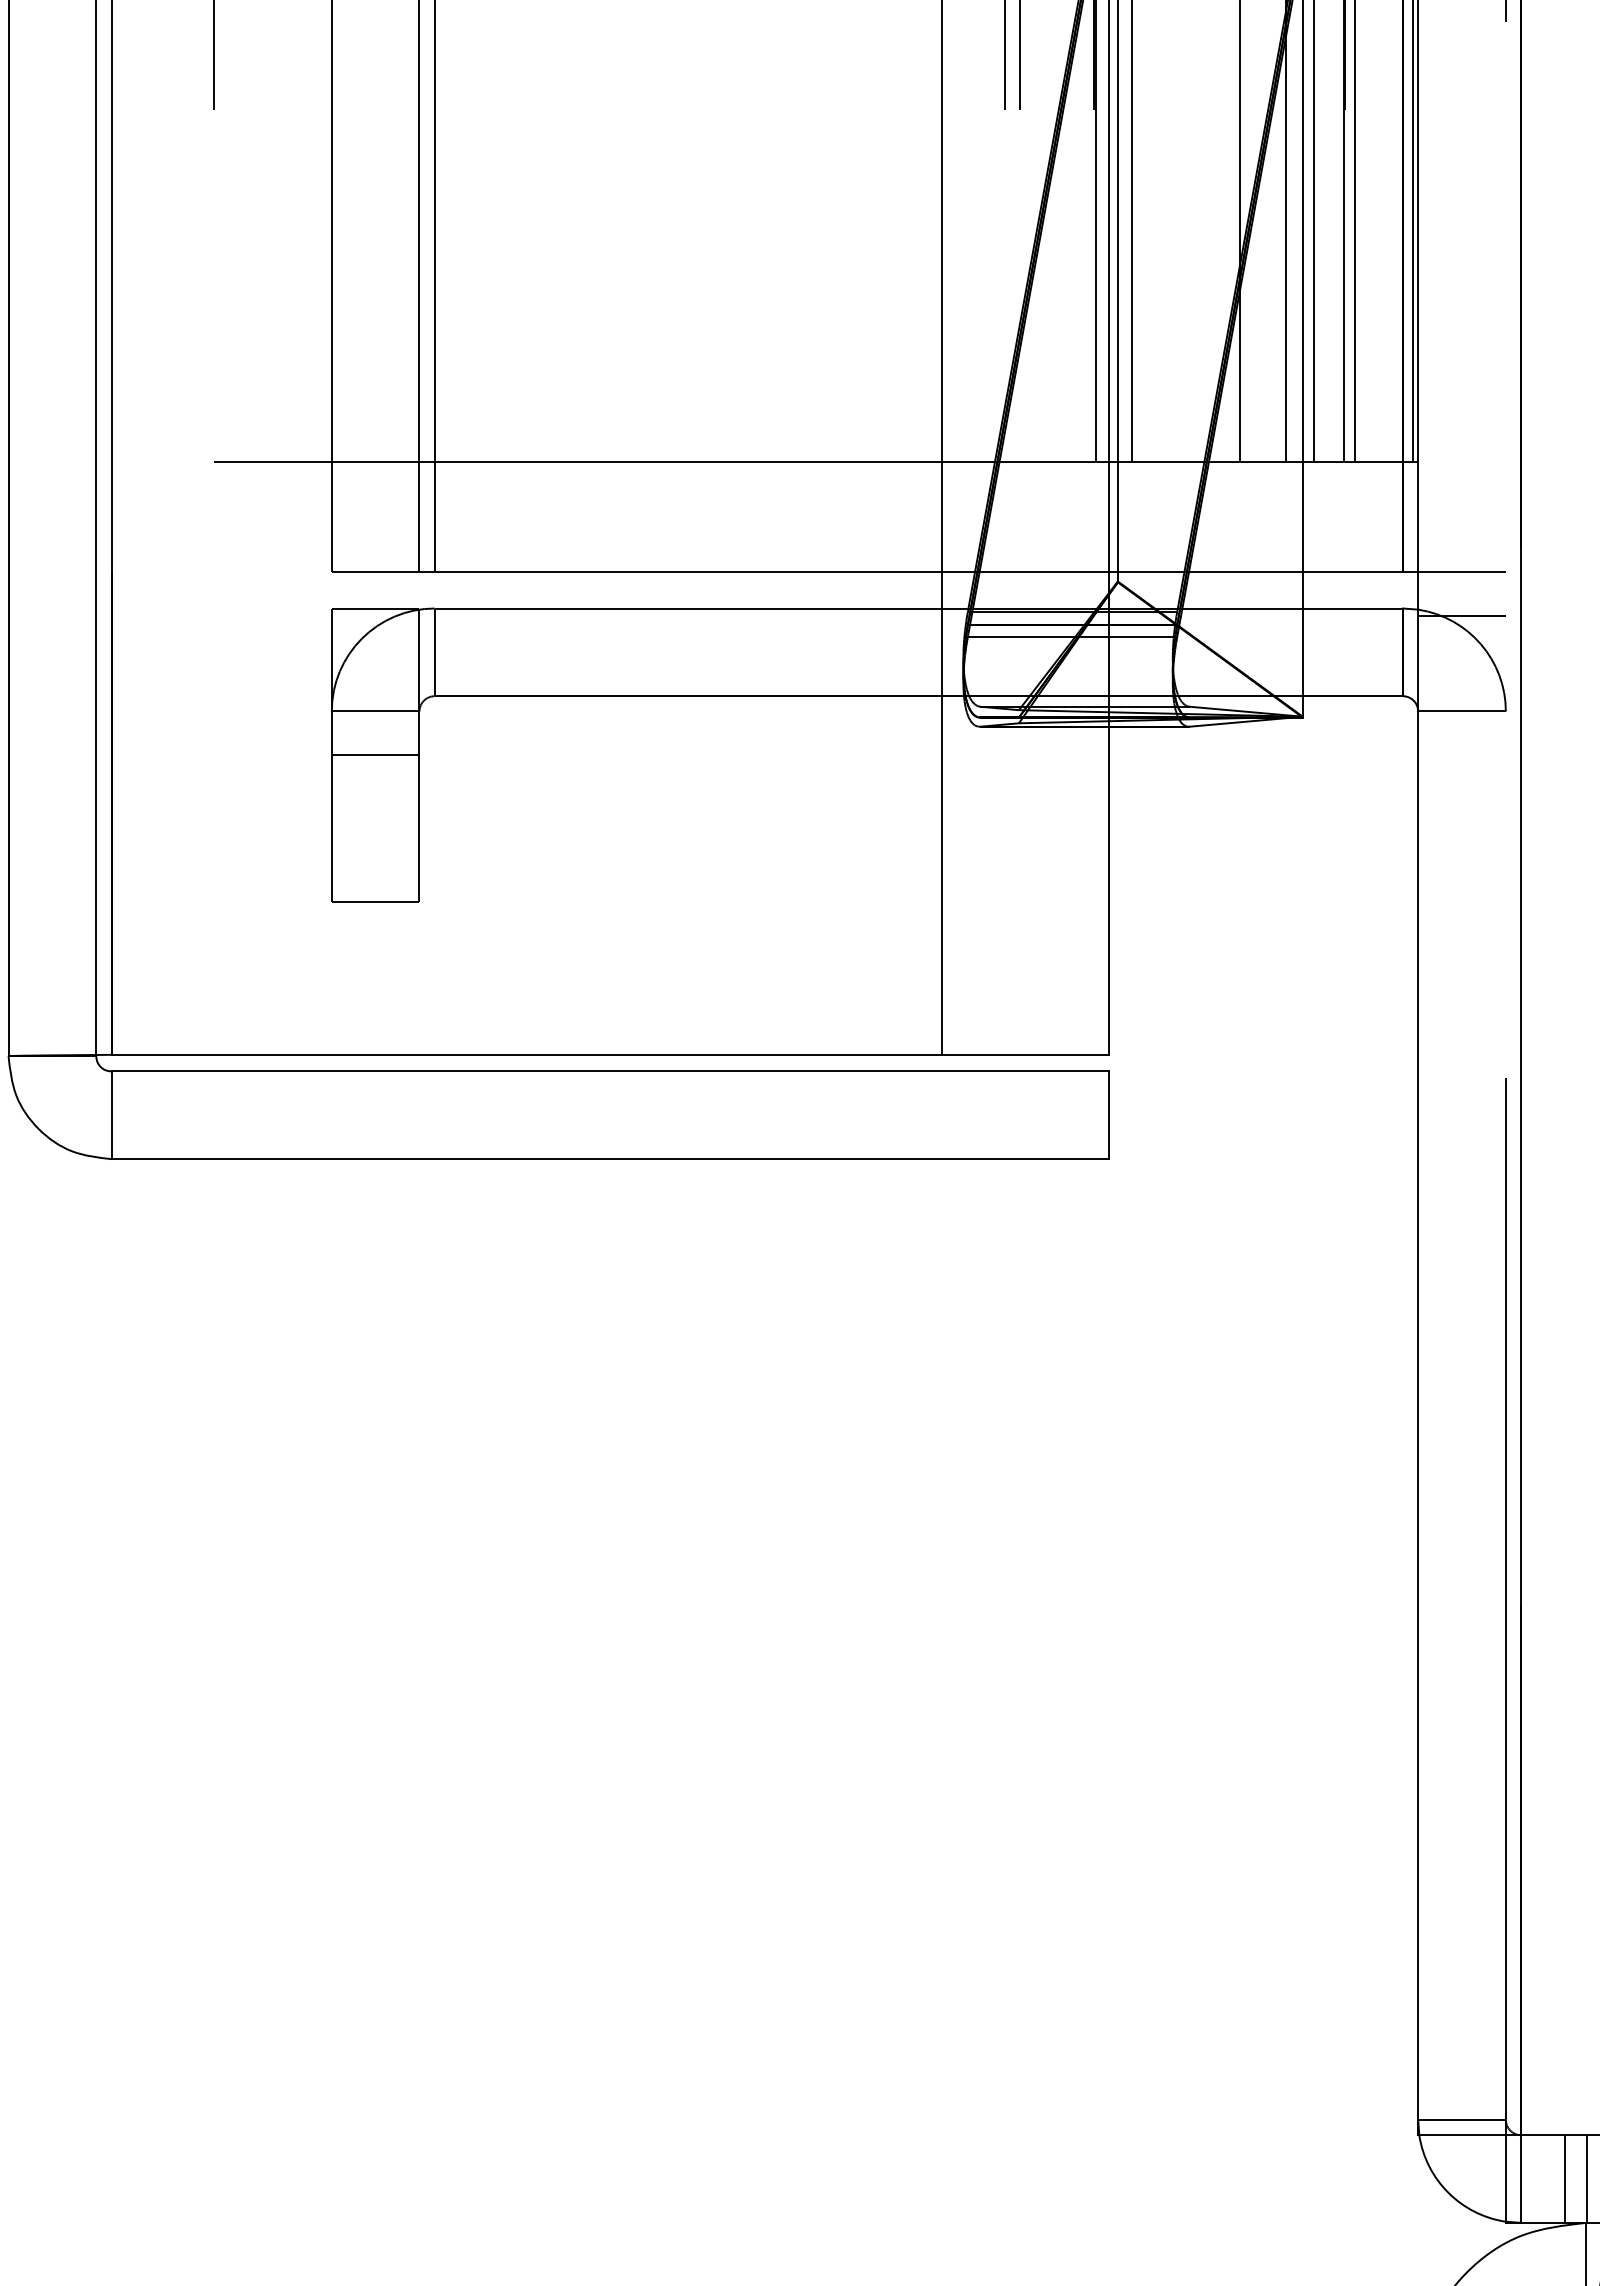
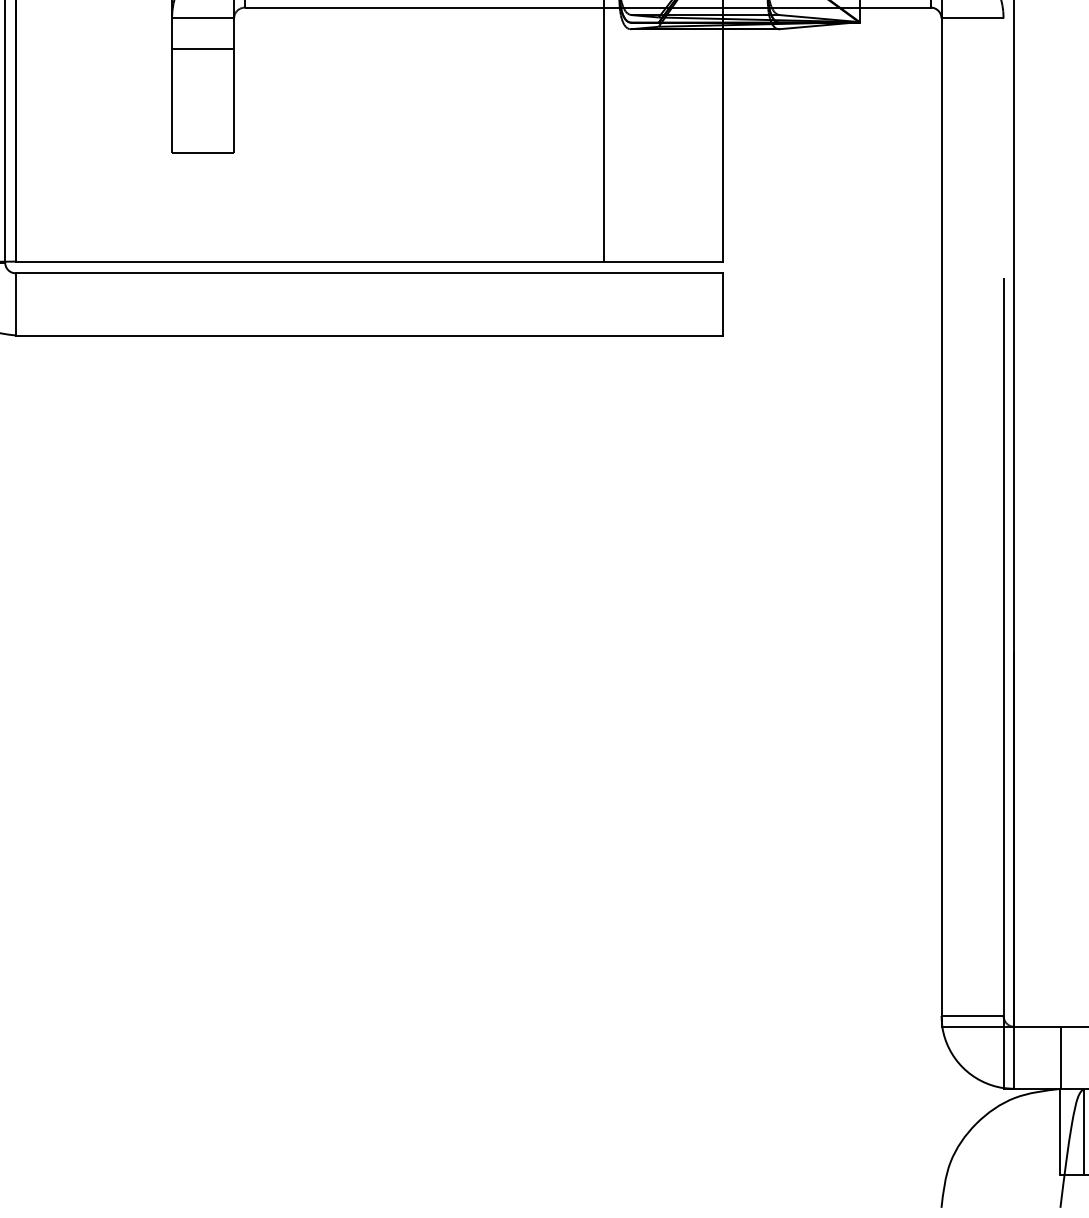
line: (1564, 2178) -> (1045, 1057), removed

